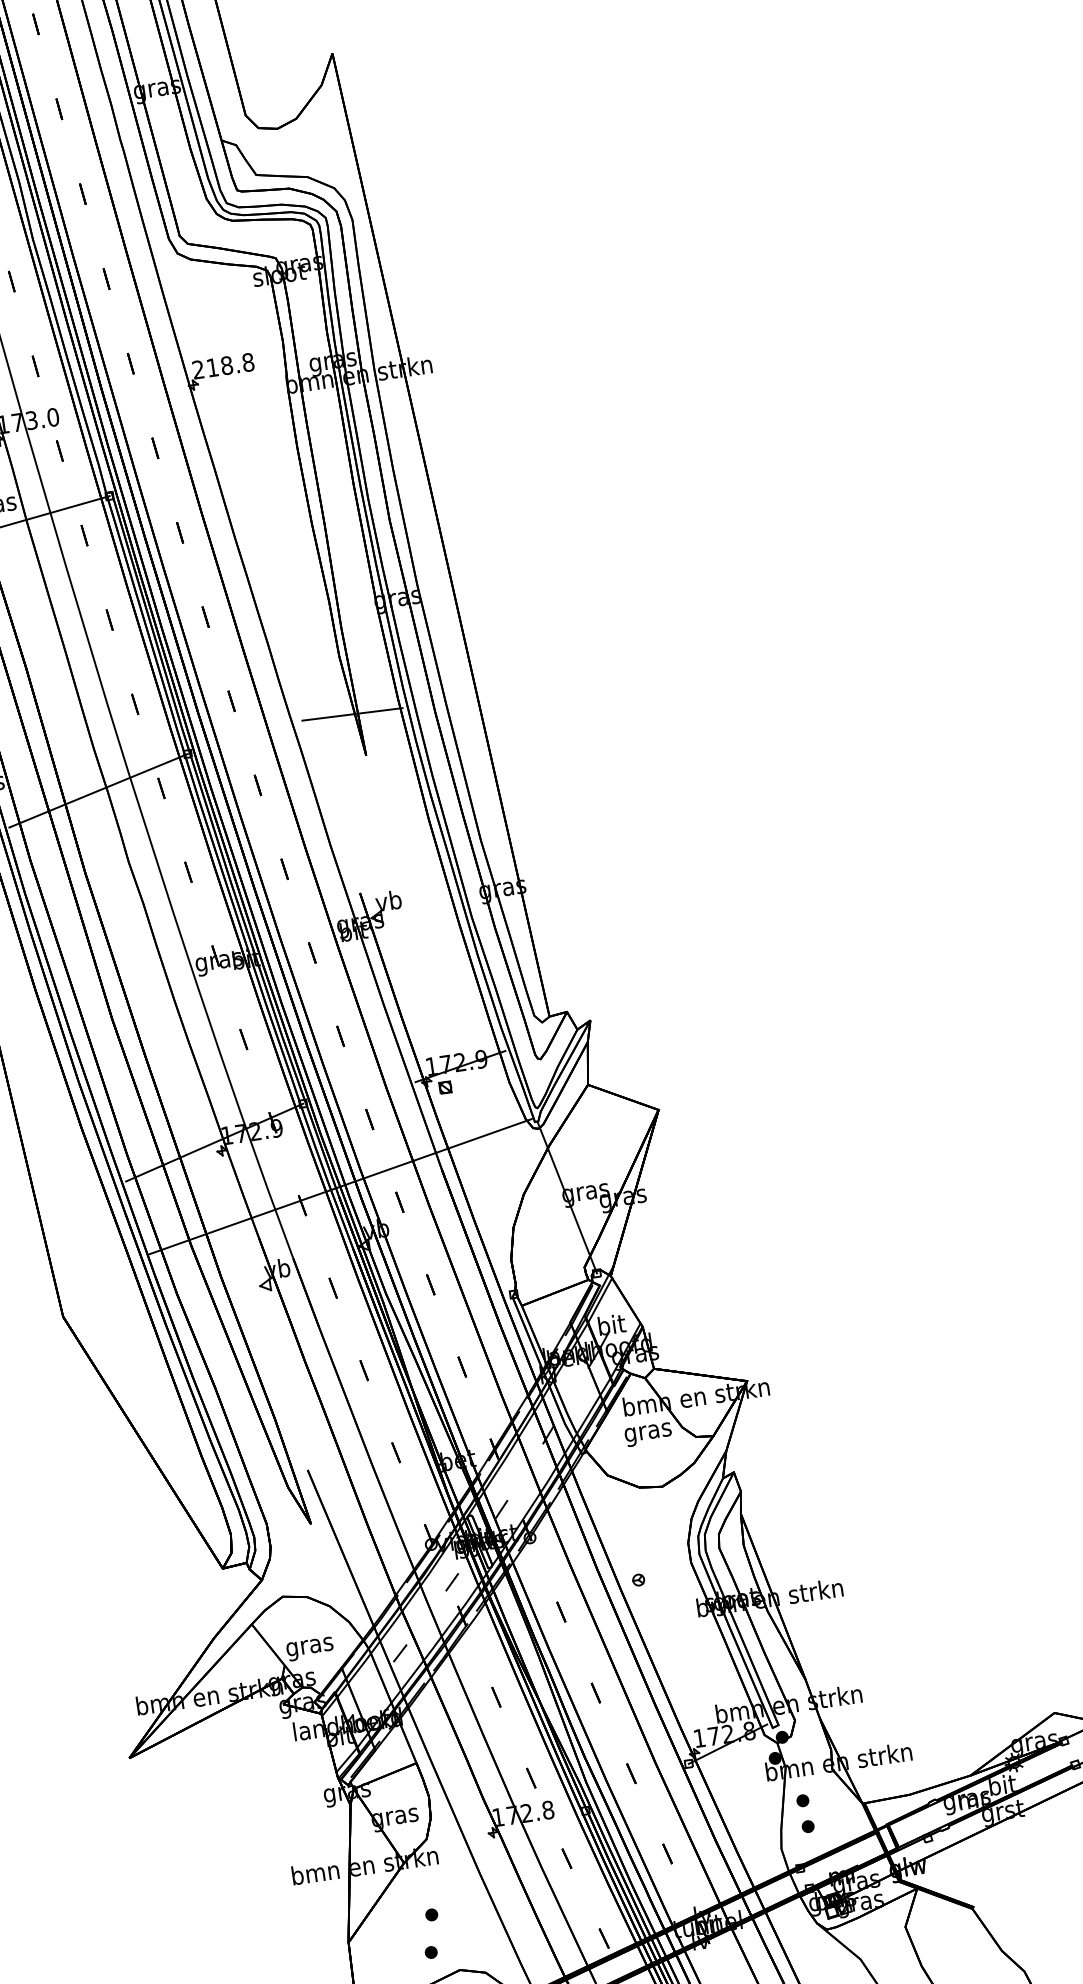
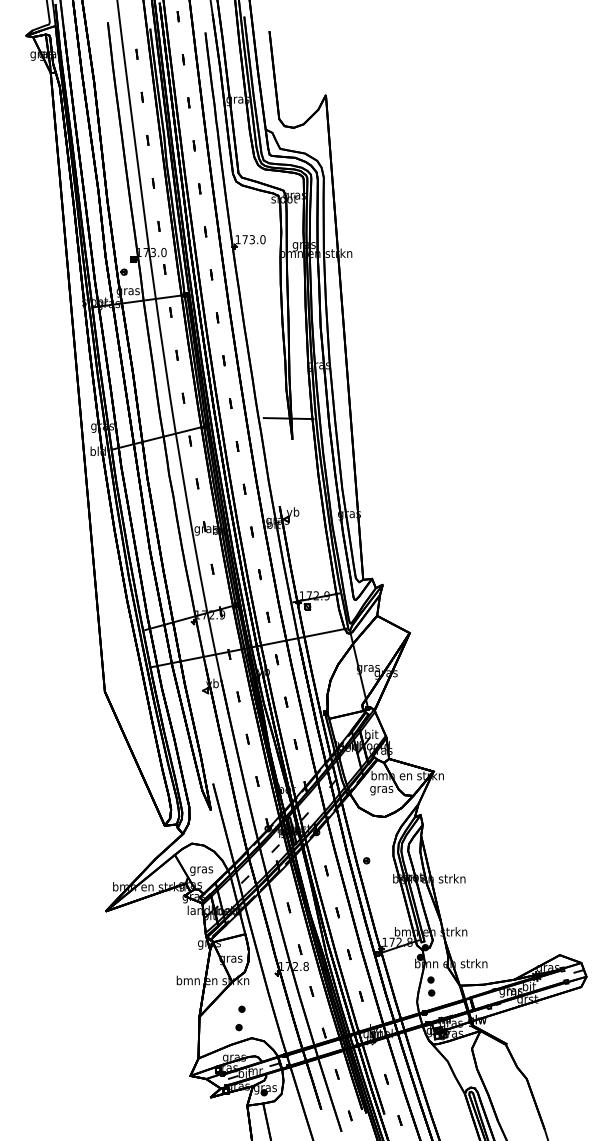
text: (223, 365) -> (250, 239), 218.8 -> 173.0

